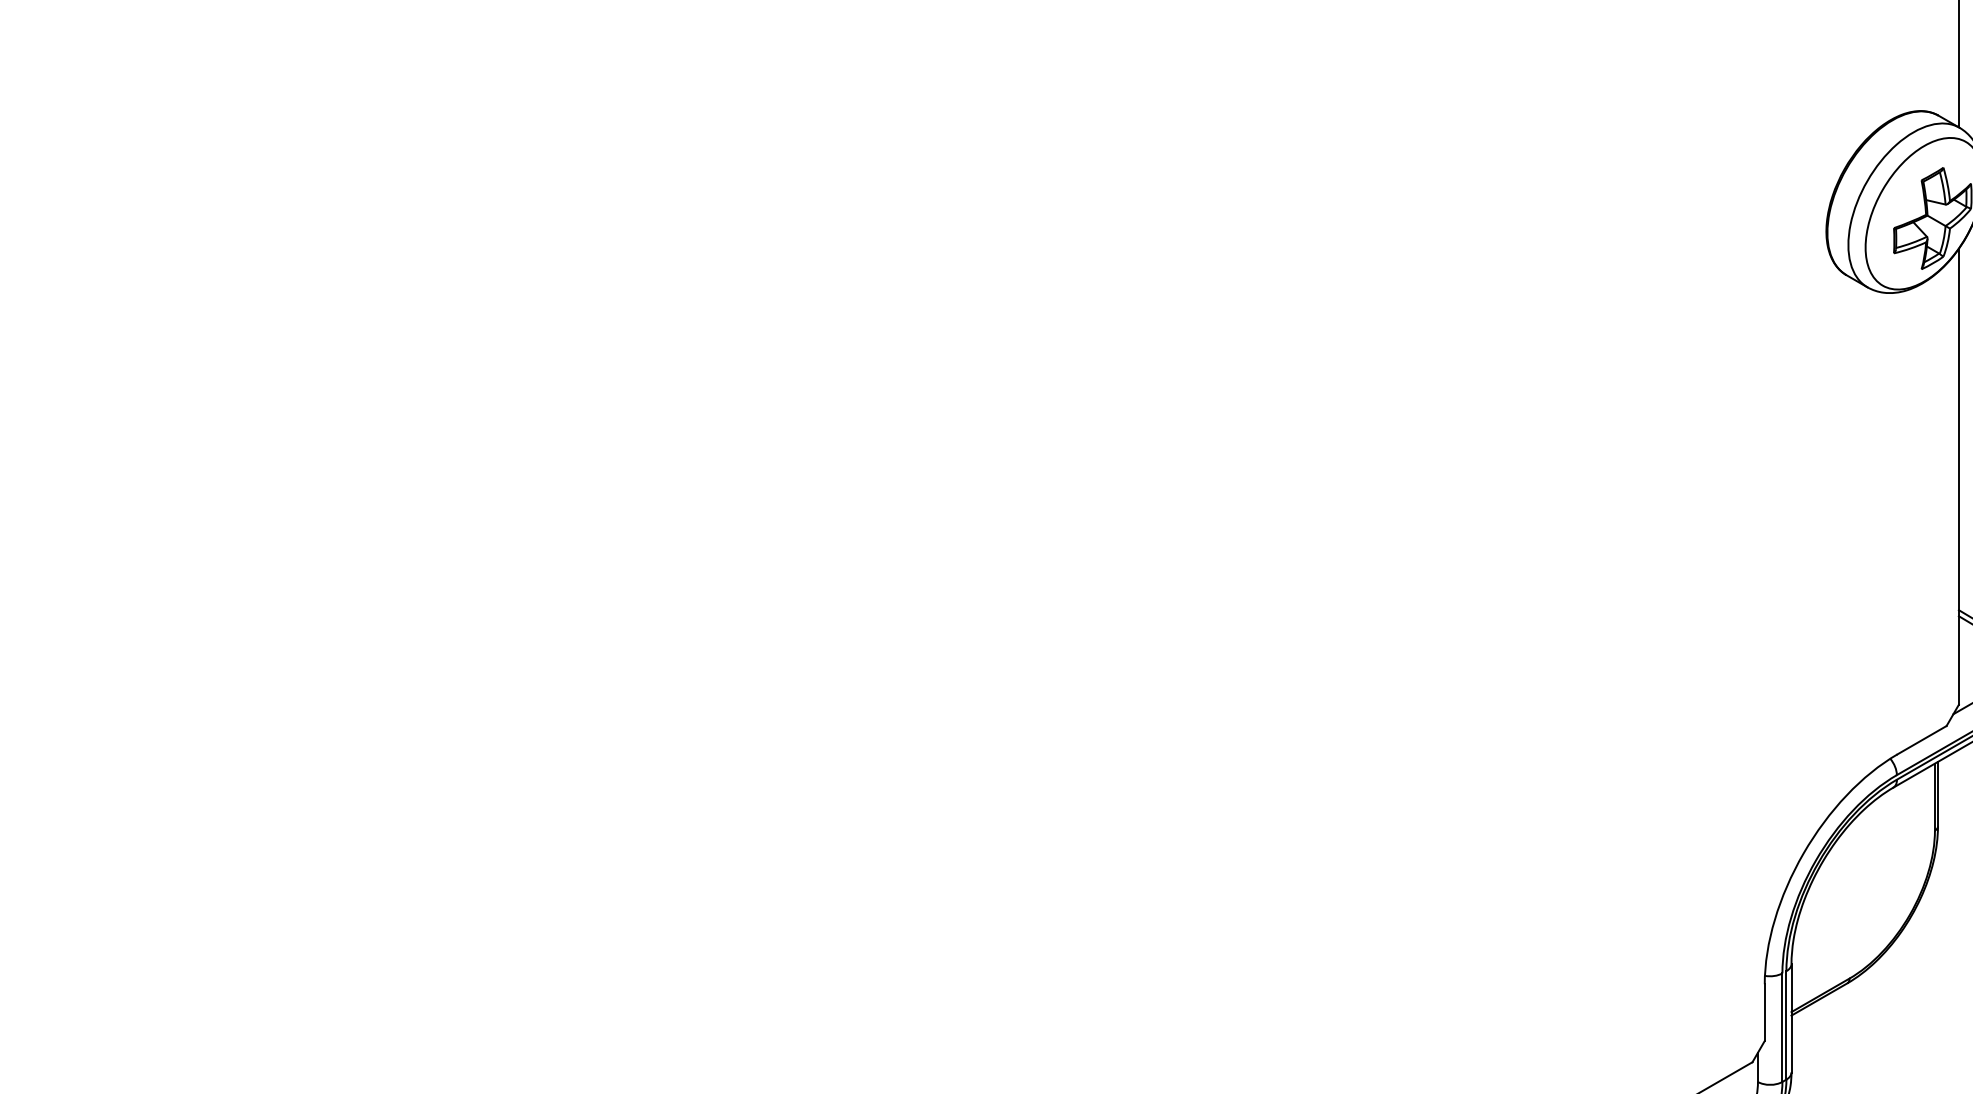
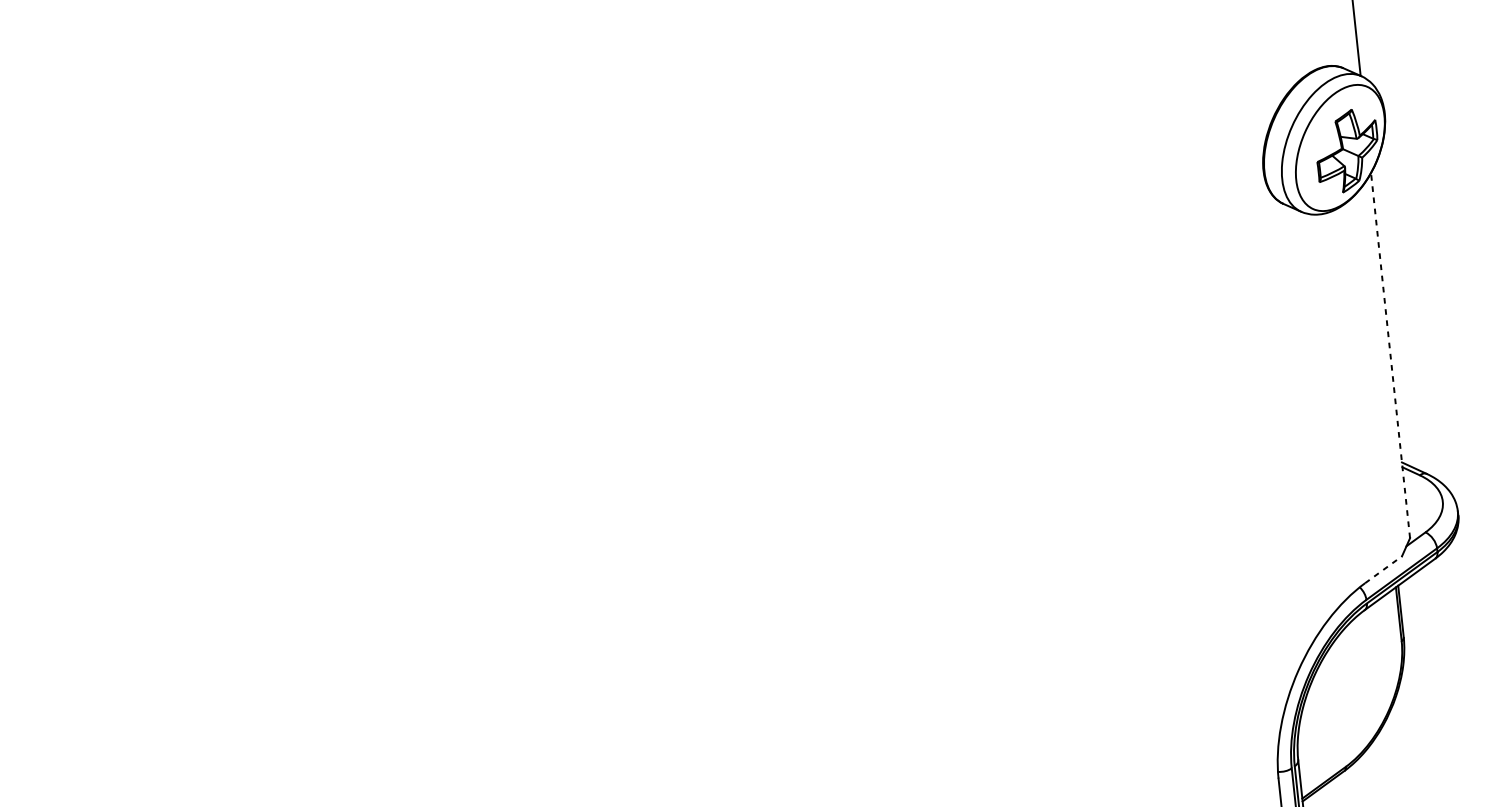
line: (1958, 476) -> (1390, 355), solid -> dashed
line: (1922, 739) -> (1383, 569), solid -> dashed

